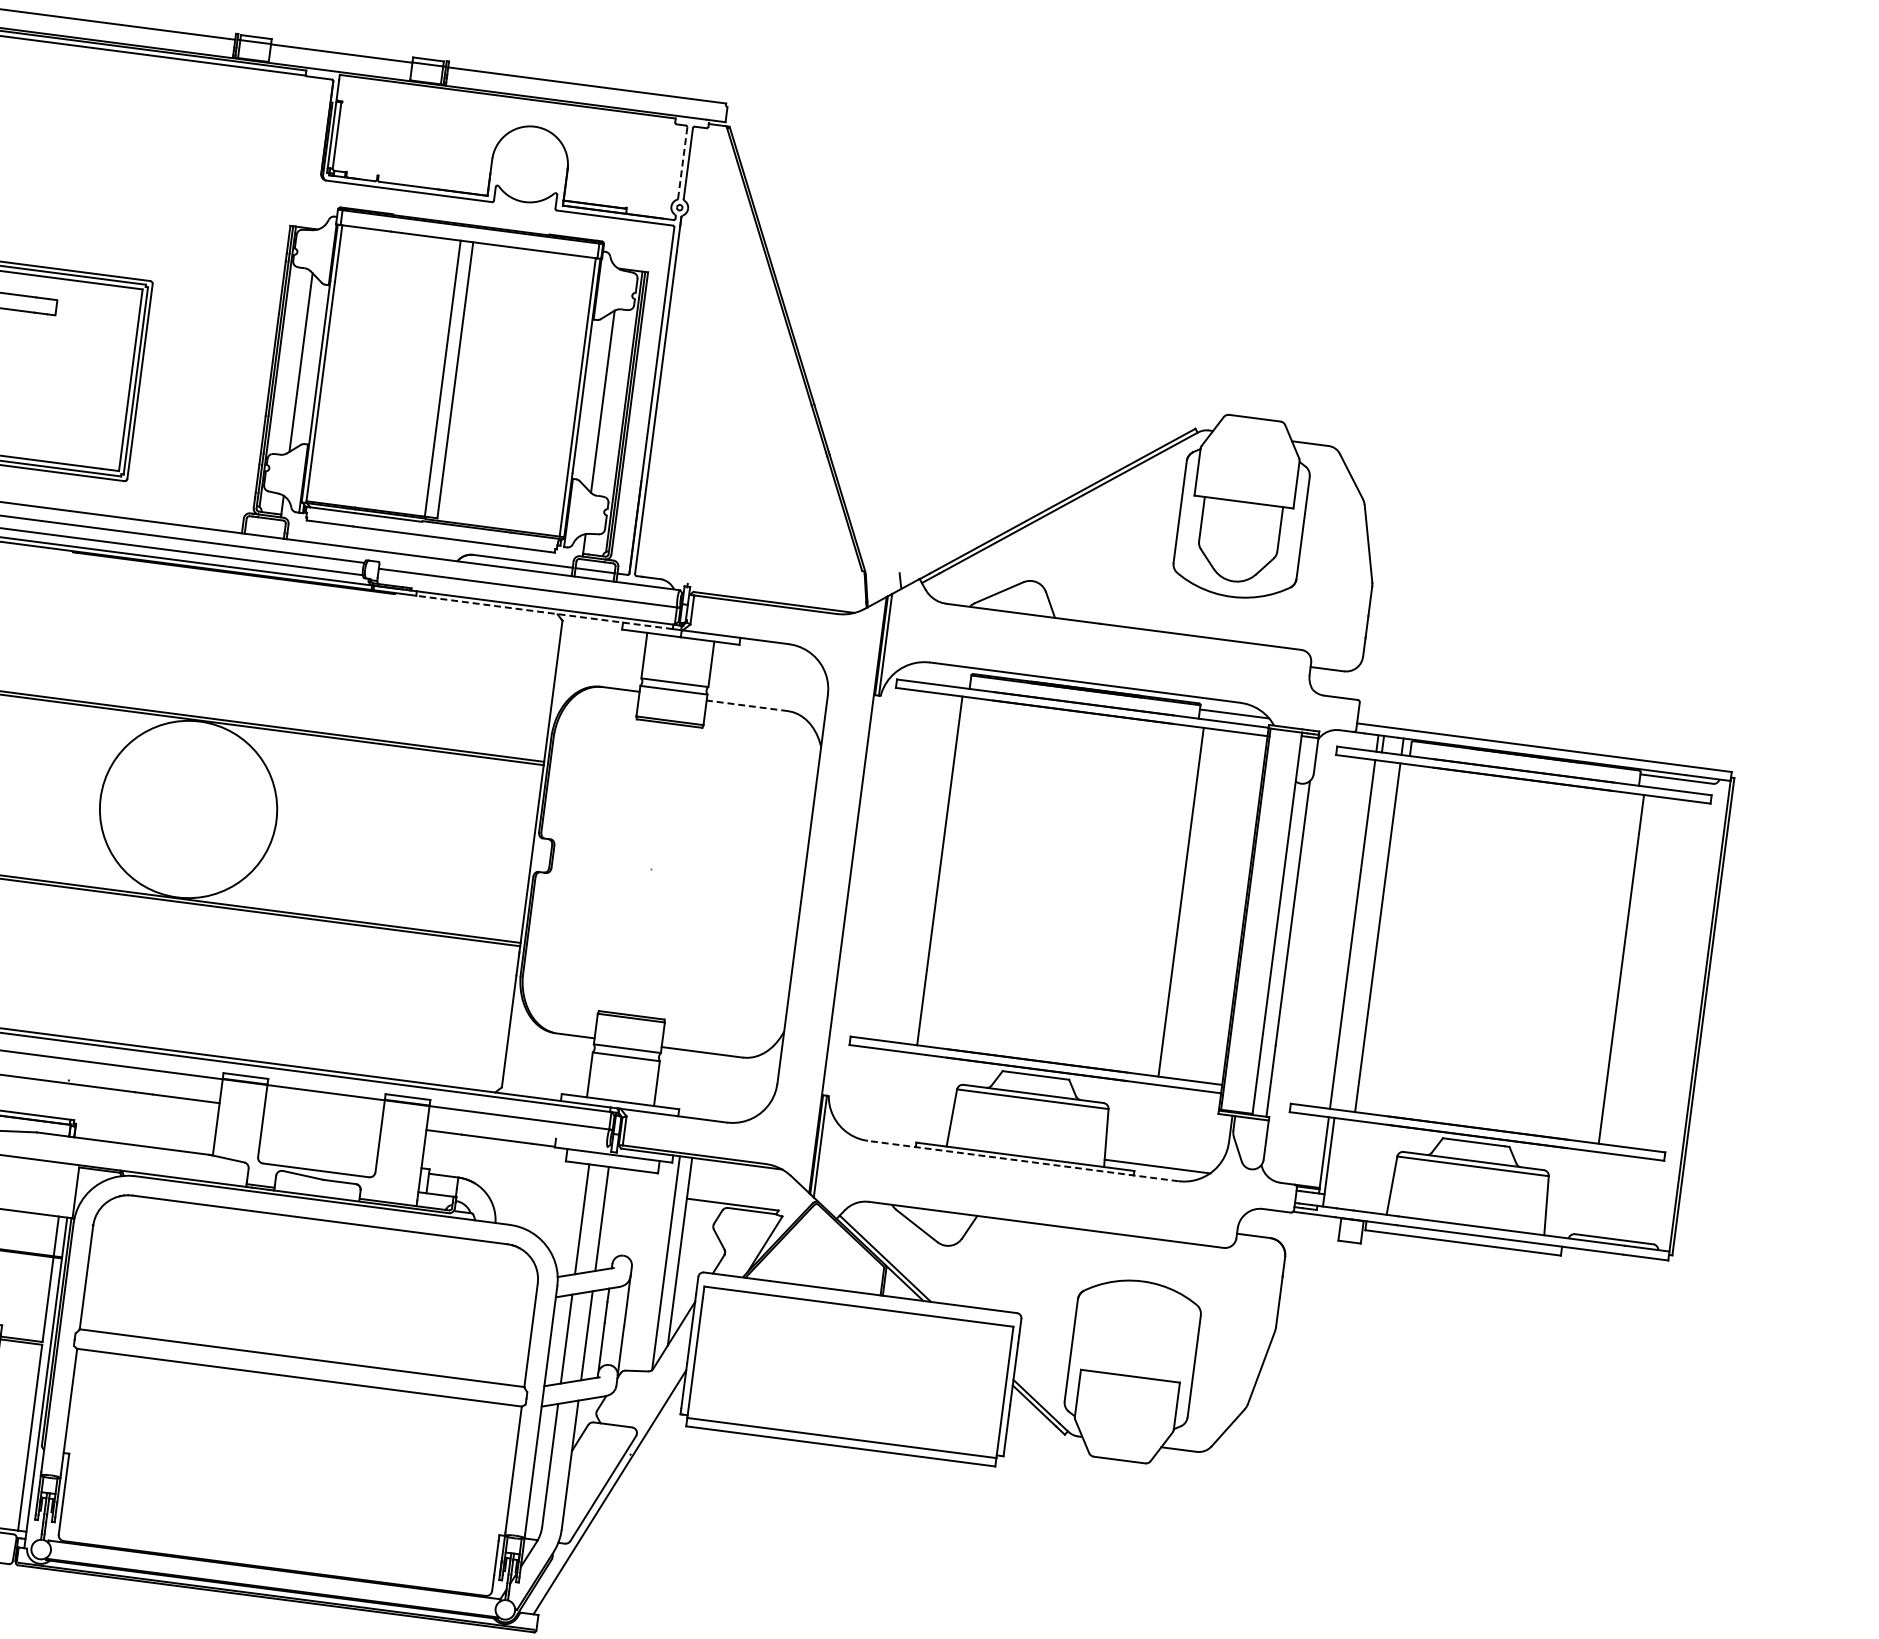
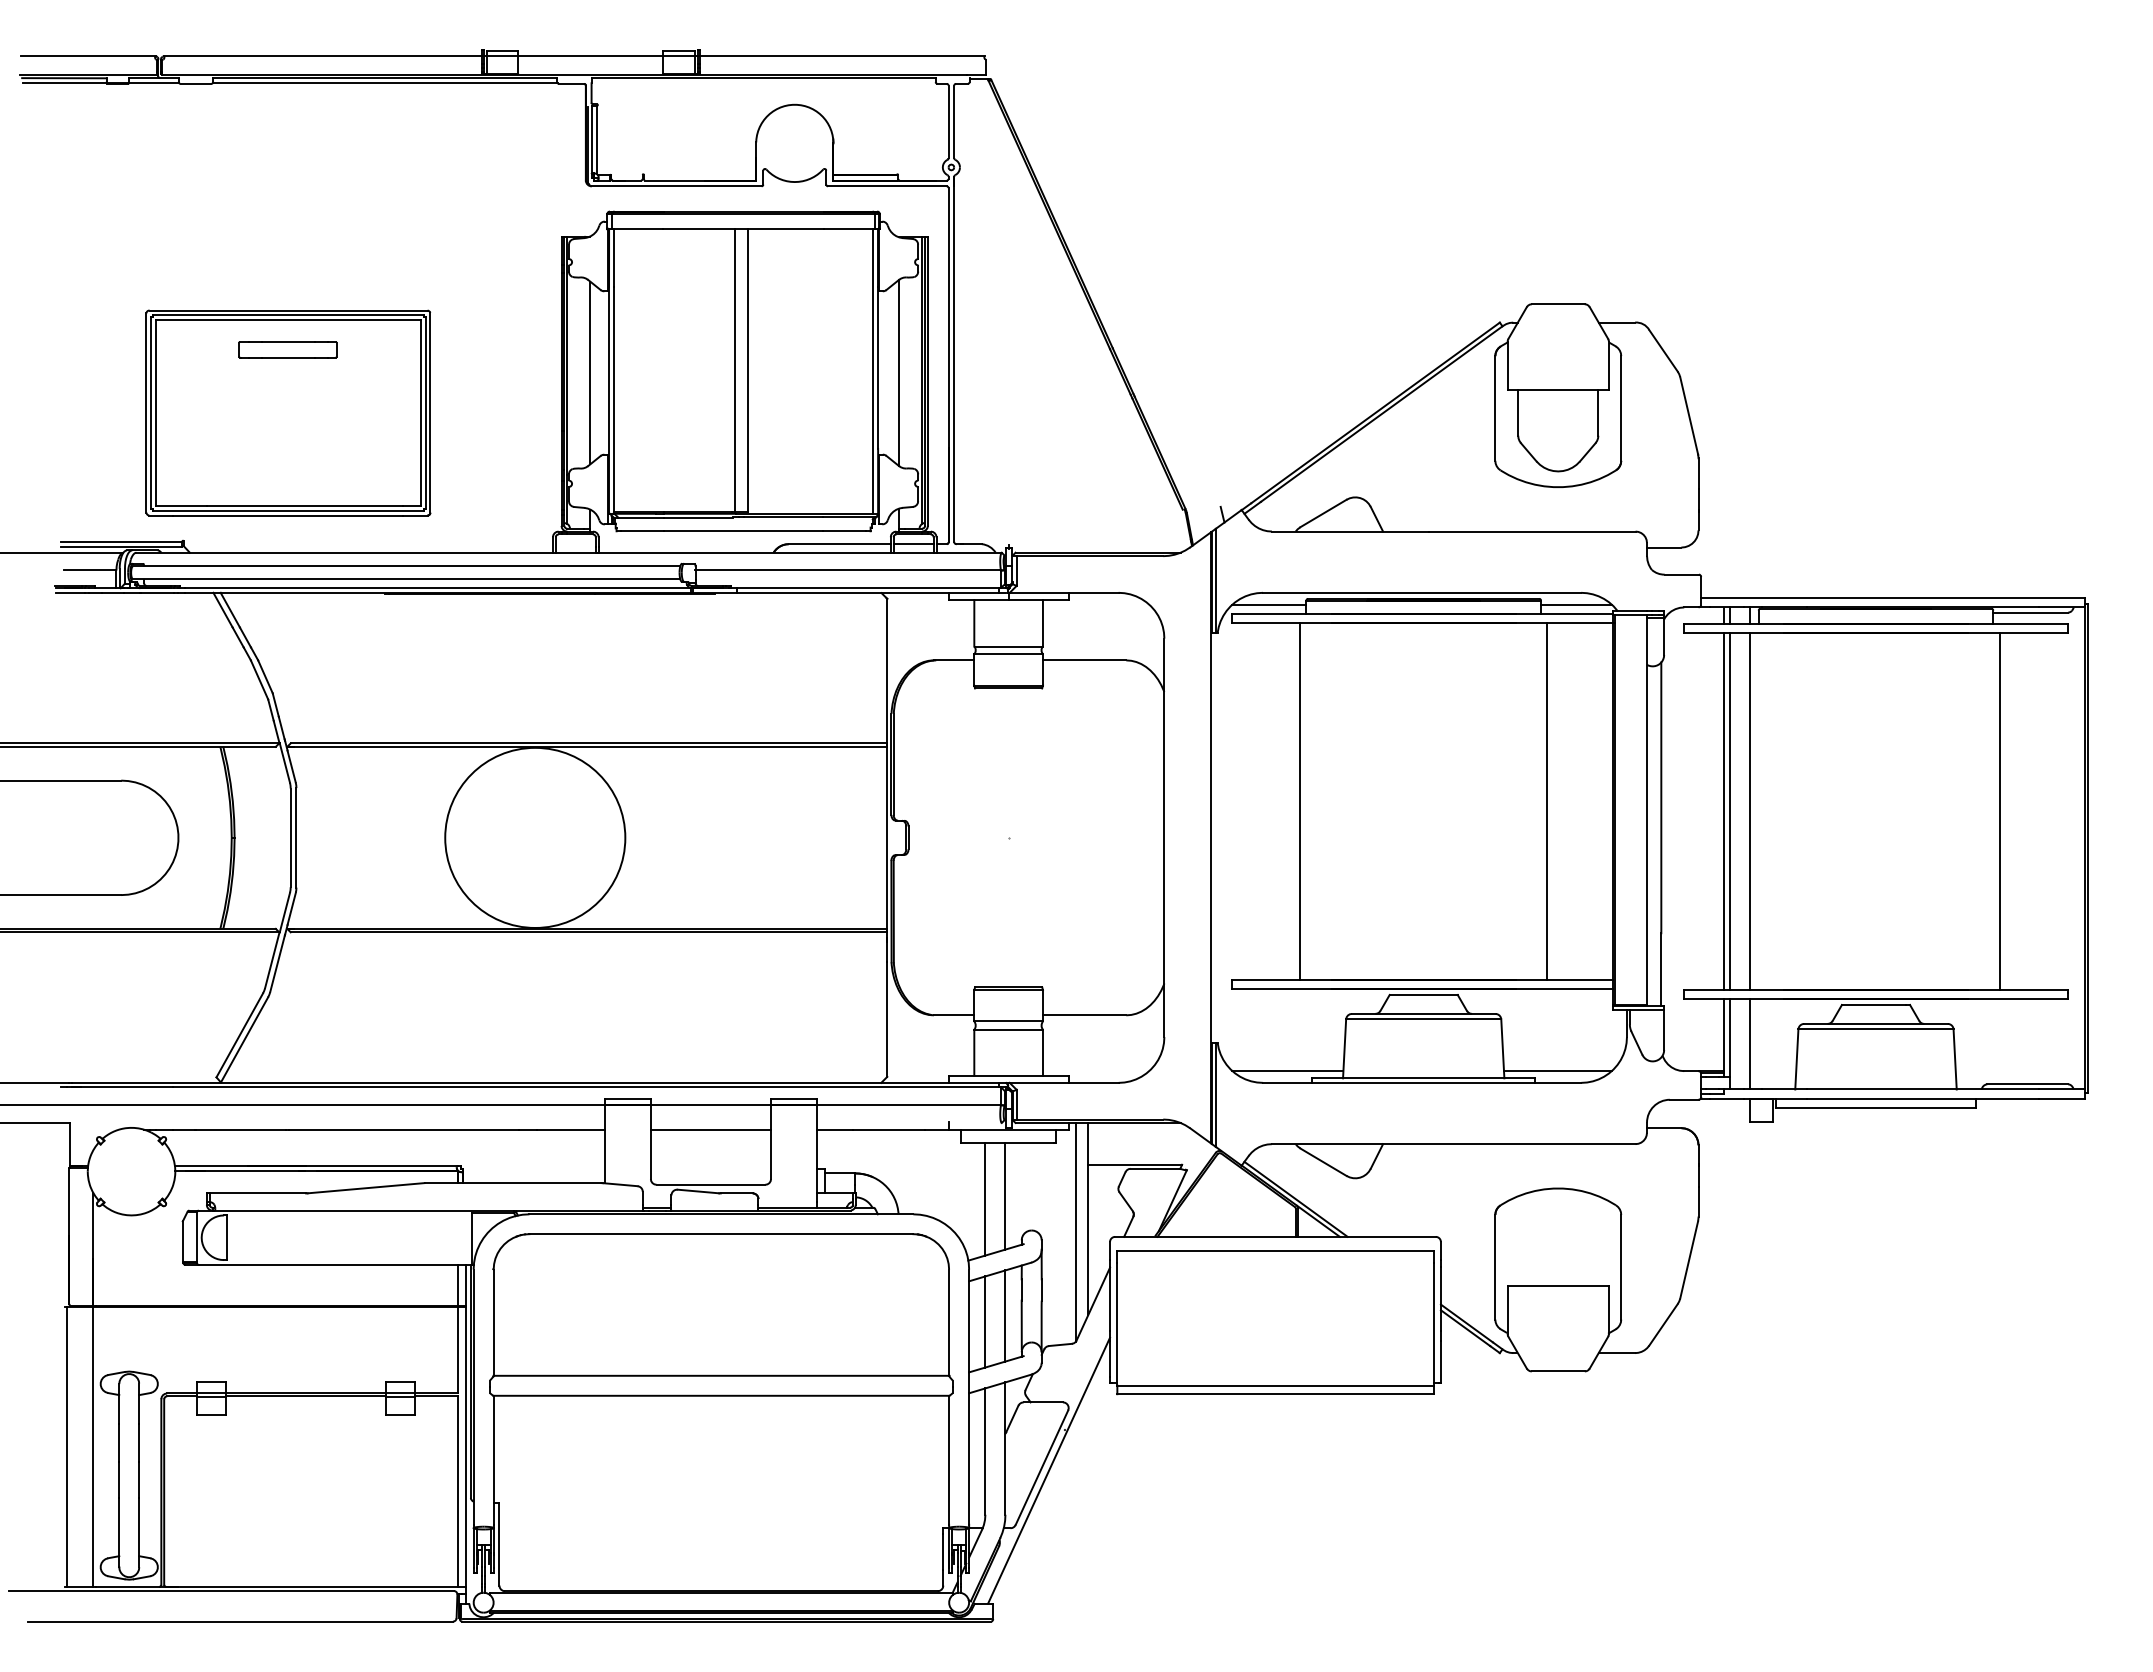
line: (682, 163) -> (948, 122), dashed -> solid
line: (544, 612) -> (868, 592), dashed -> solid
line: (934, 674) -> (1269, 604), added
line: (747, 705) -> (1084, 660), dashed -> solid
line: (1358, 935) -> (1730, 811), added
line: (322, 1116) -> (710, 1129), added
line: (893, 1131) -> (1287, 1070), added
line: (1022, 1160) -> (1421, 1082), dashed -> solid
line: (1348, 1164) -> (1750, 1043), added

